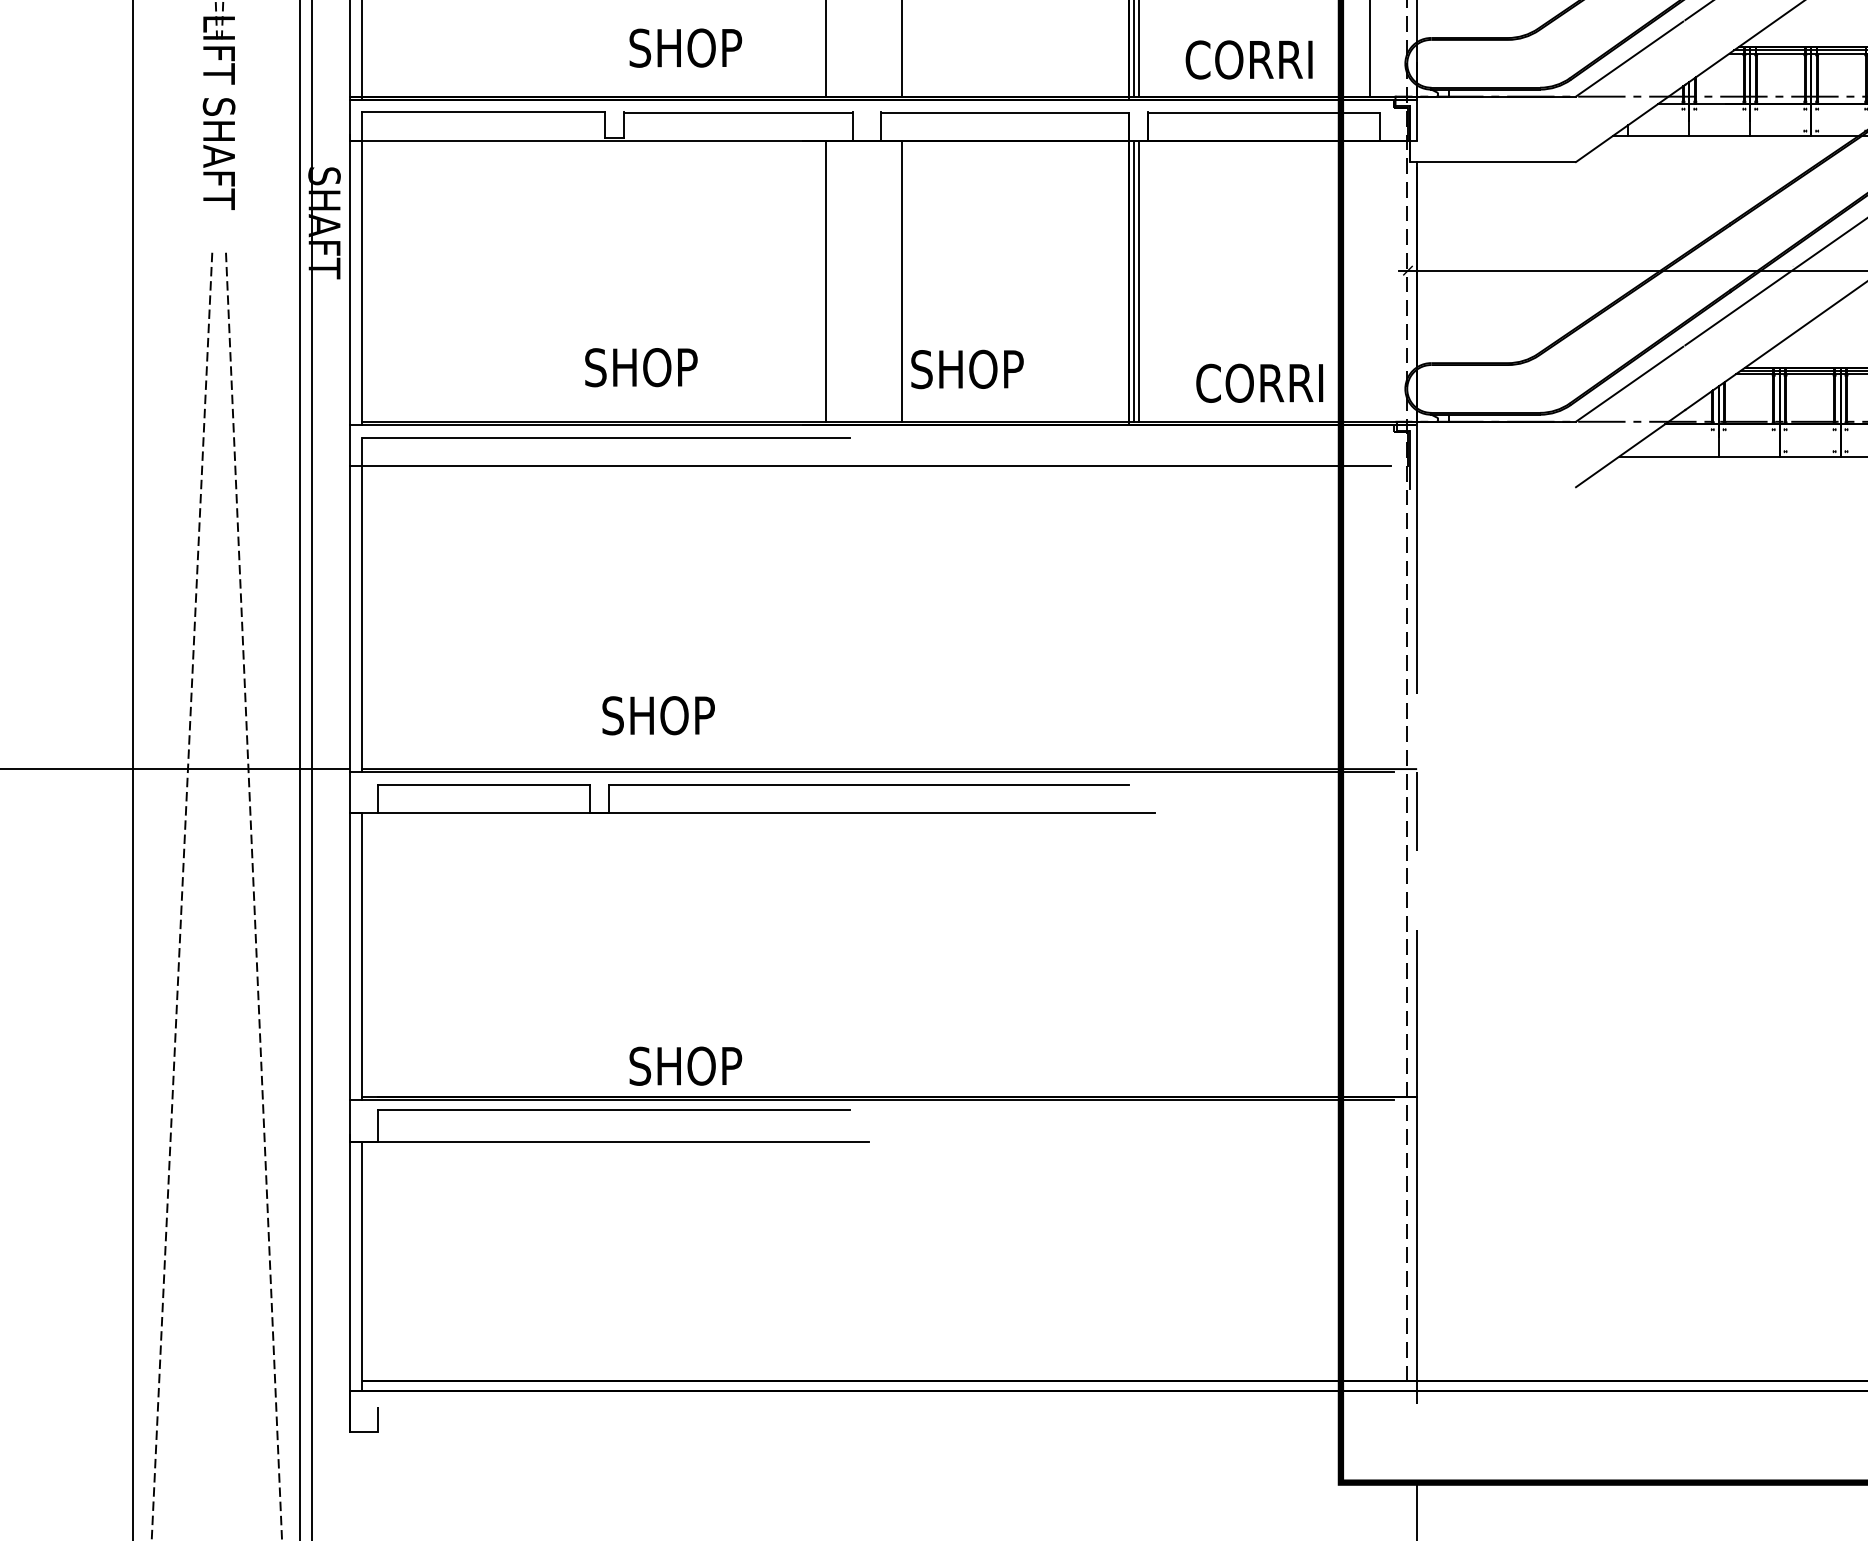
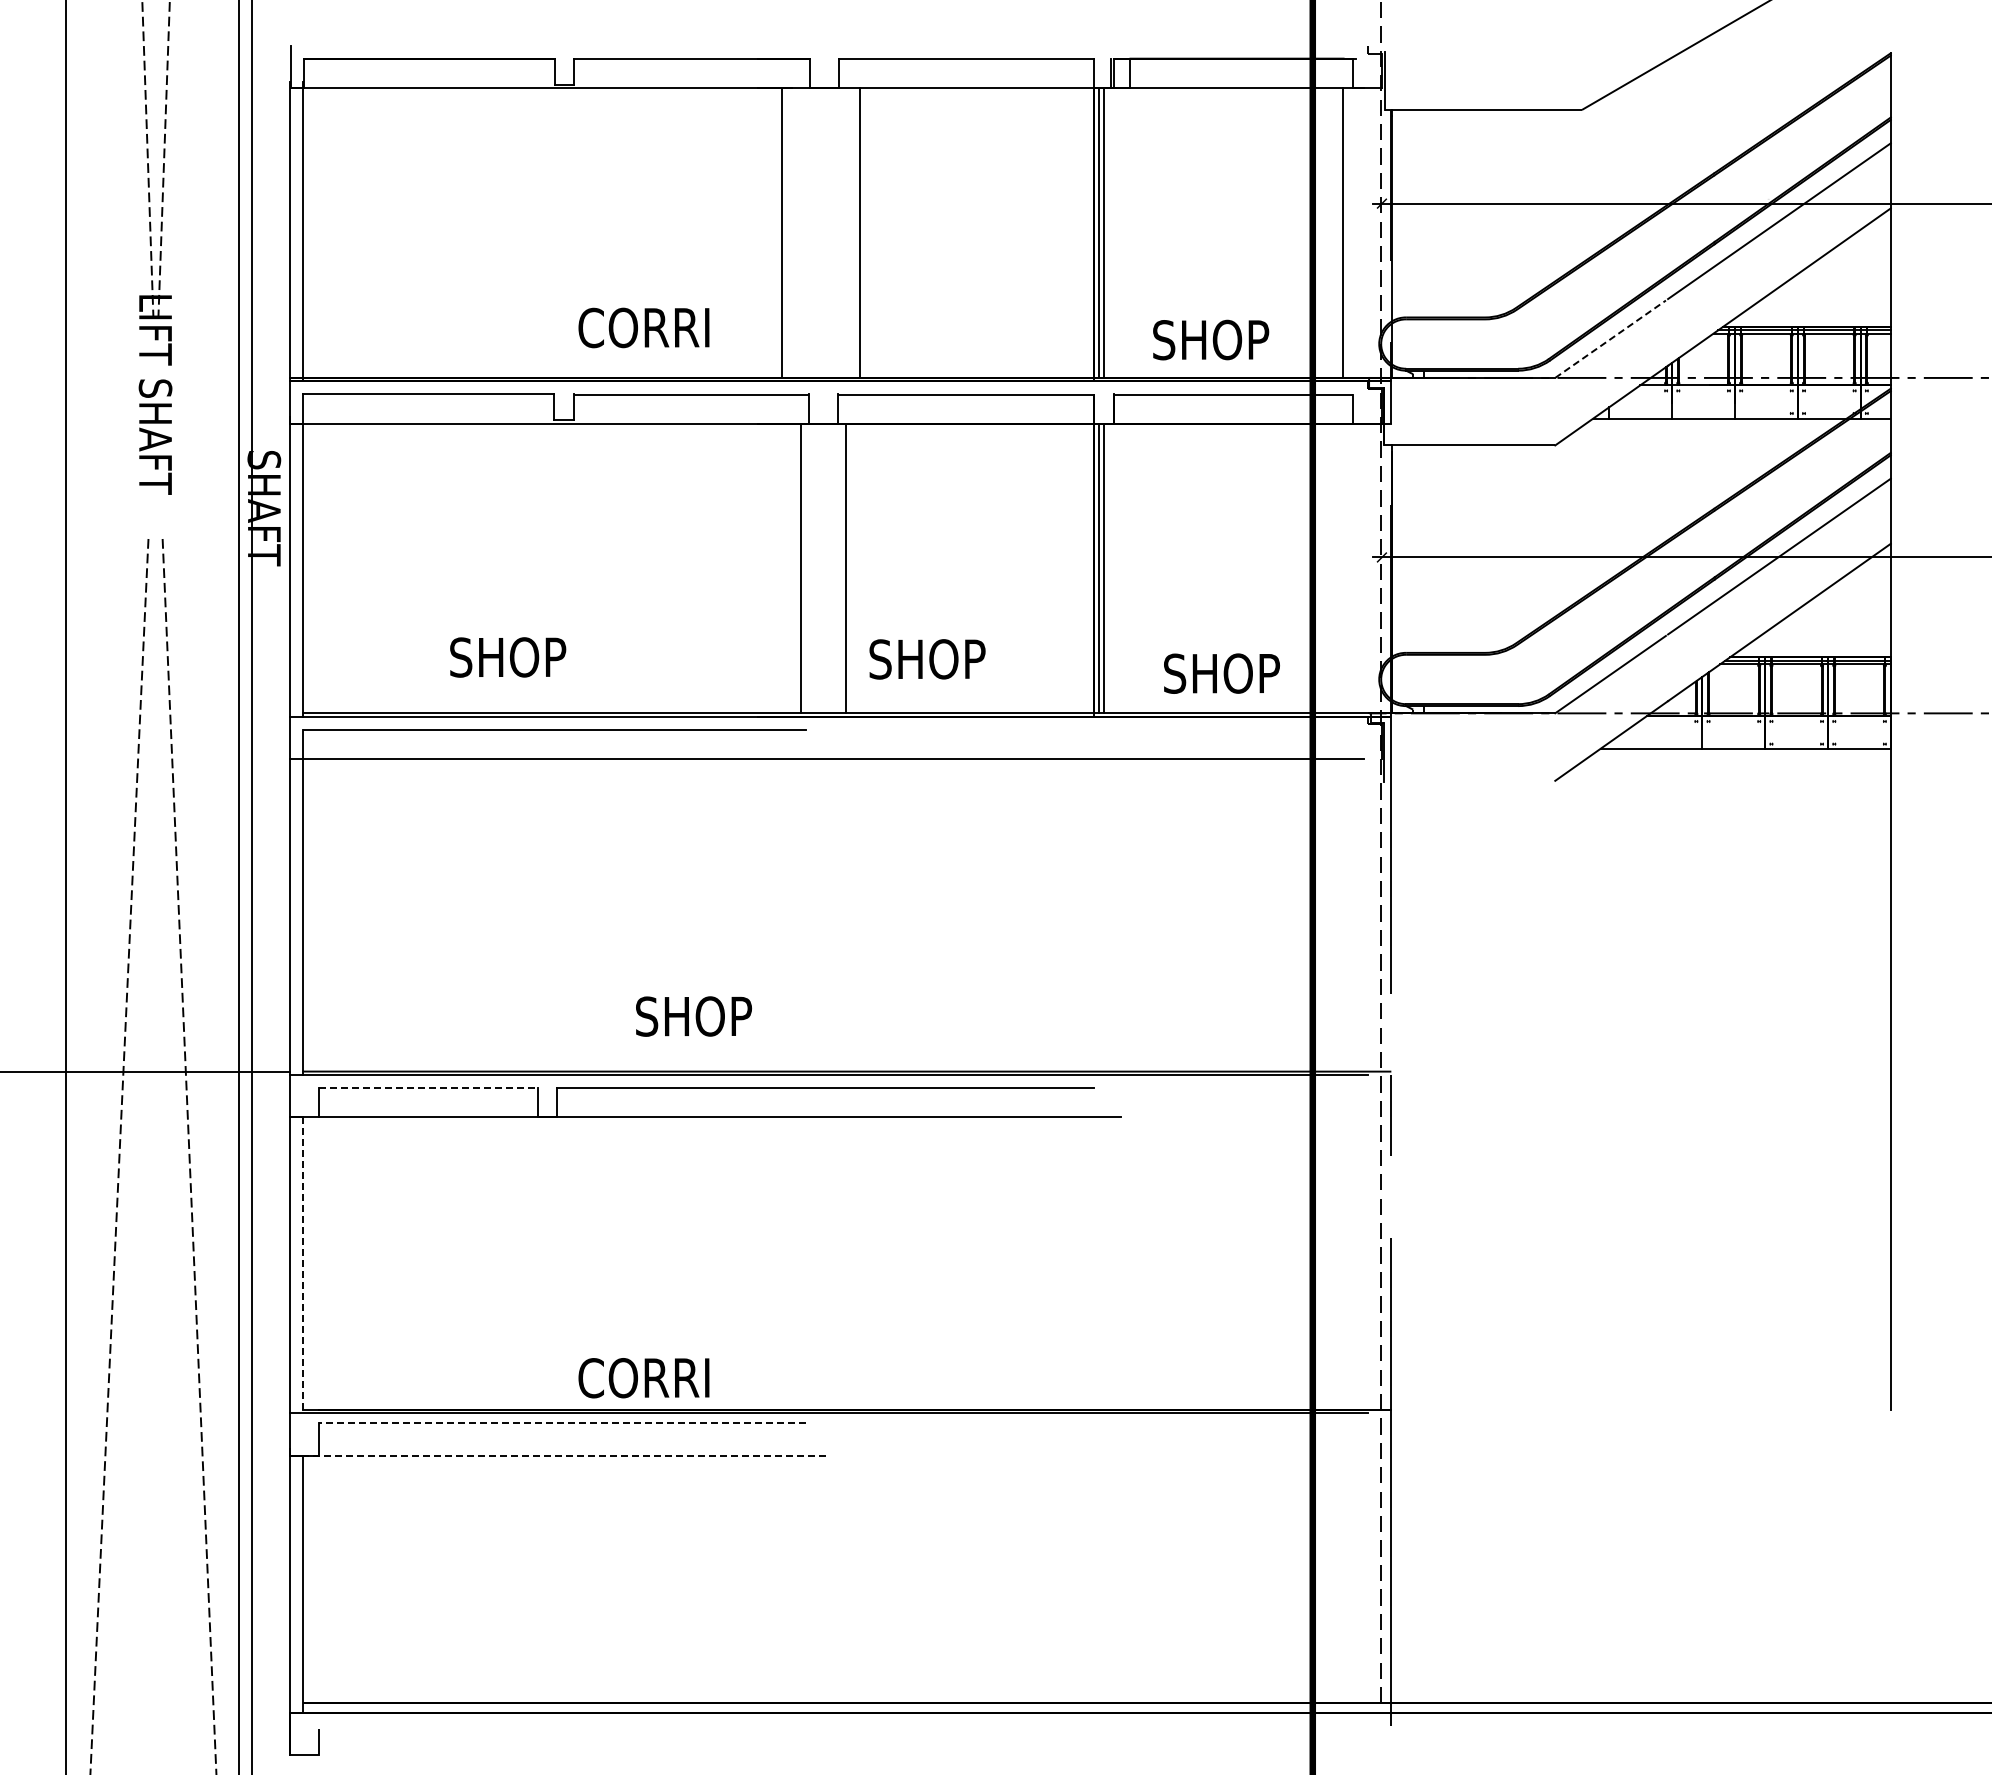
text: (692, 47) -> (643, 327), SHOP -> CORRI
line: (1630, 58) -> (1611, 338), solid -> dashed
text: (1248, 59) -> (1217, 339), CORRI -> SHOP
line: (826, 281) -> (846, 568), moved
line: (902, 281) -> (801, 568), moved
text: (641, 367) -> (508, 657), moved
text: (1259, 383) -> (1228, 673), CORRI -> SHOP
text: (658, 715) -> (693, 1016), moved
line: (484, 784) -> (429, 1087), solid -> dashed
line: (361, 957) -> (302, 1265), solid -> dashed
text: (692, 1065) -> (643, 1377), SHOP -> CORRI
line: (613, 1110) -> (562, 1423), solid -> dashed
line: (615, 1141) -> (564, 1455), solid -> dashed

